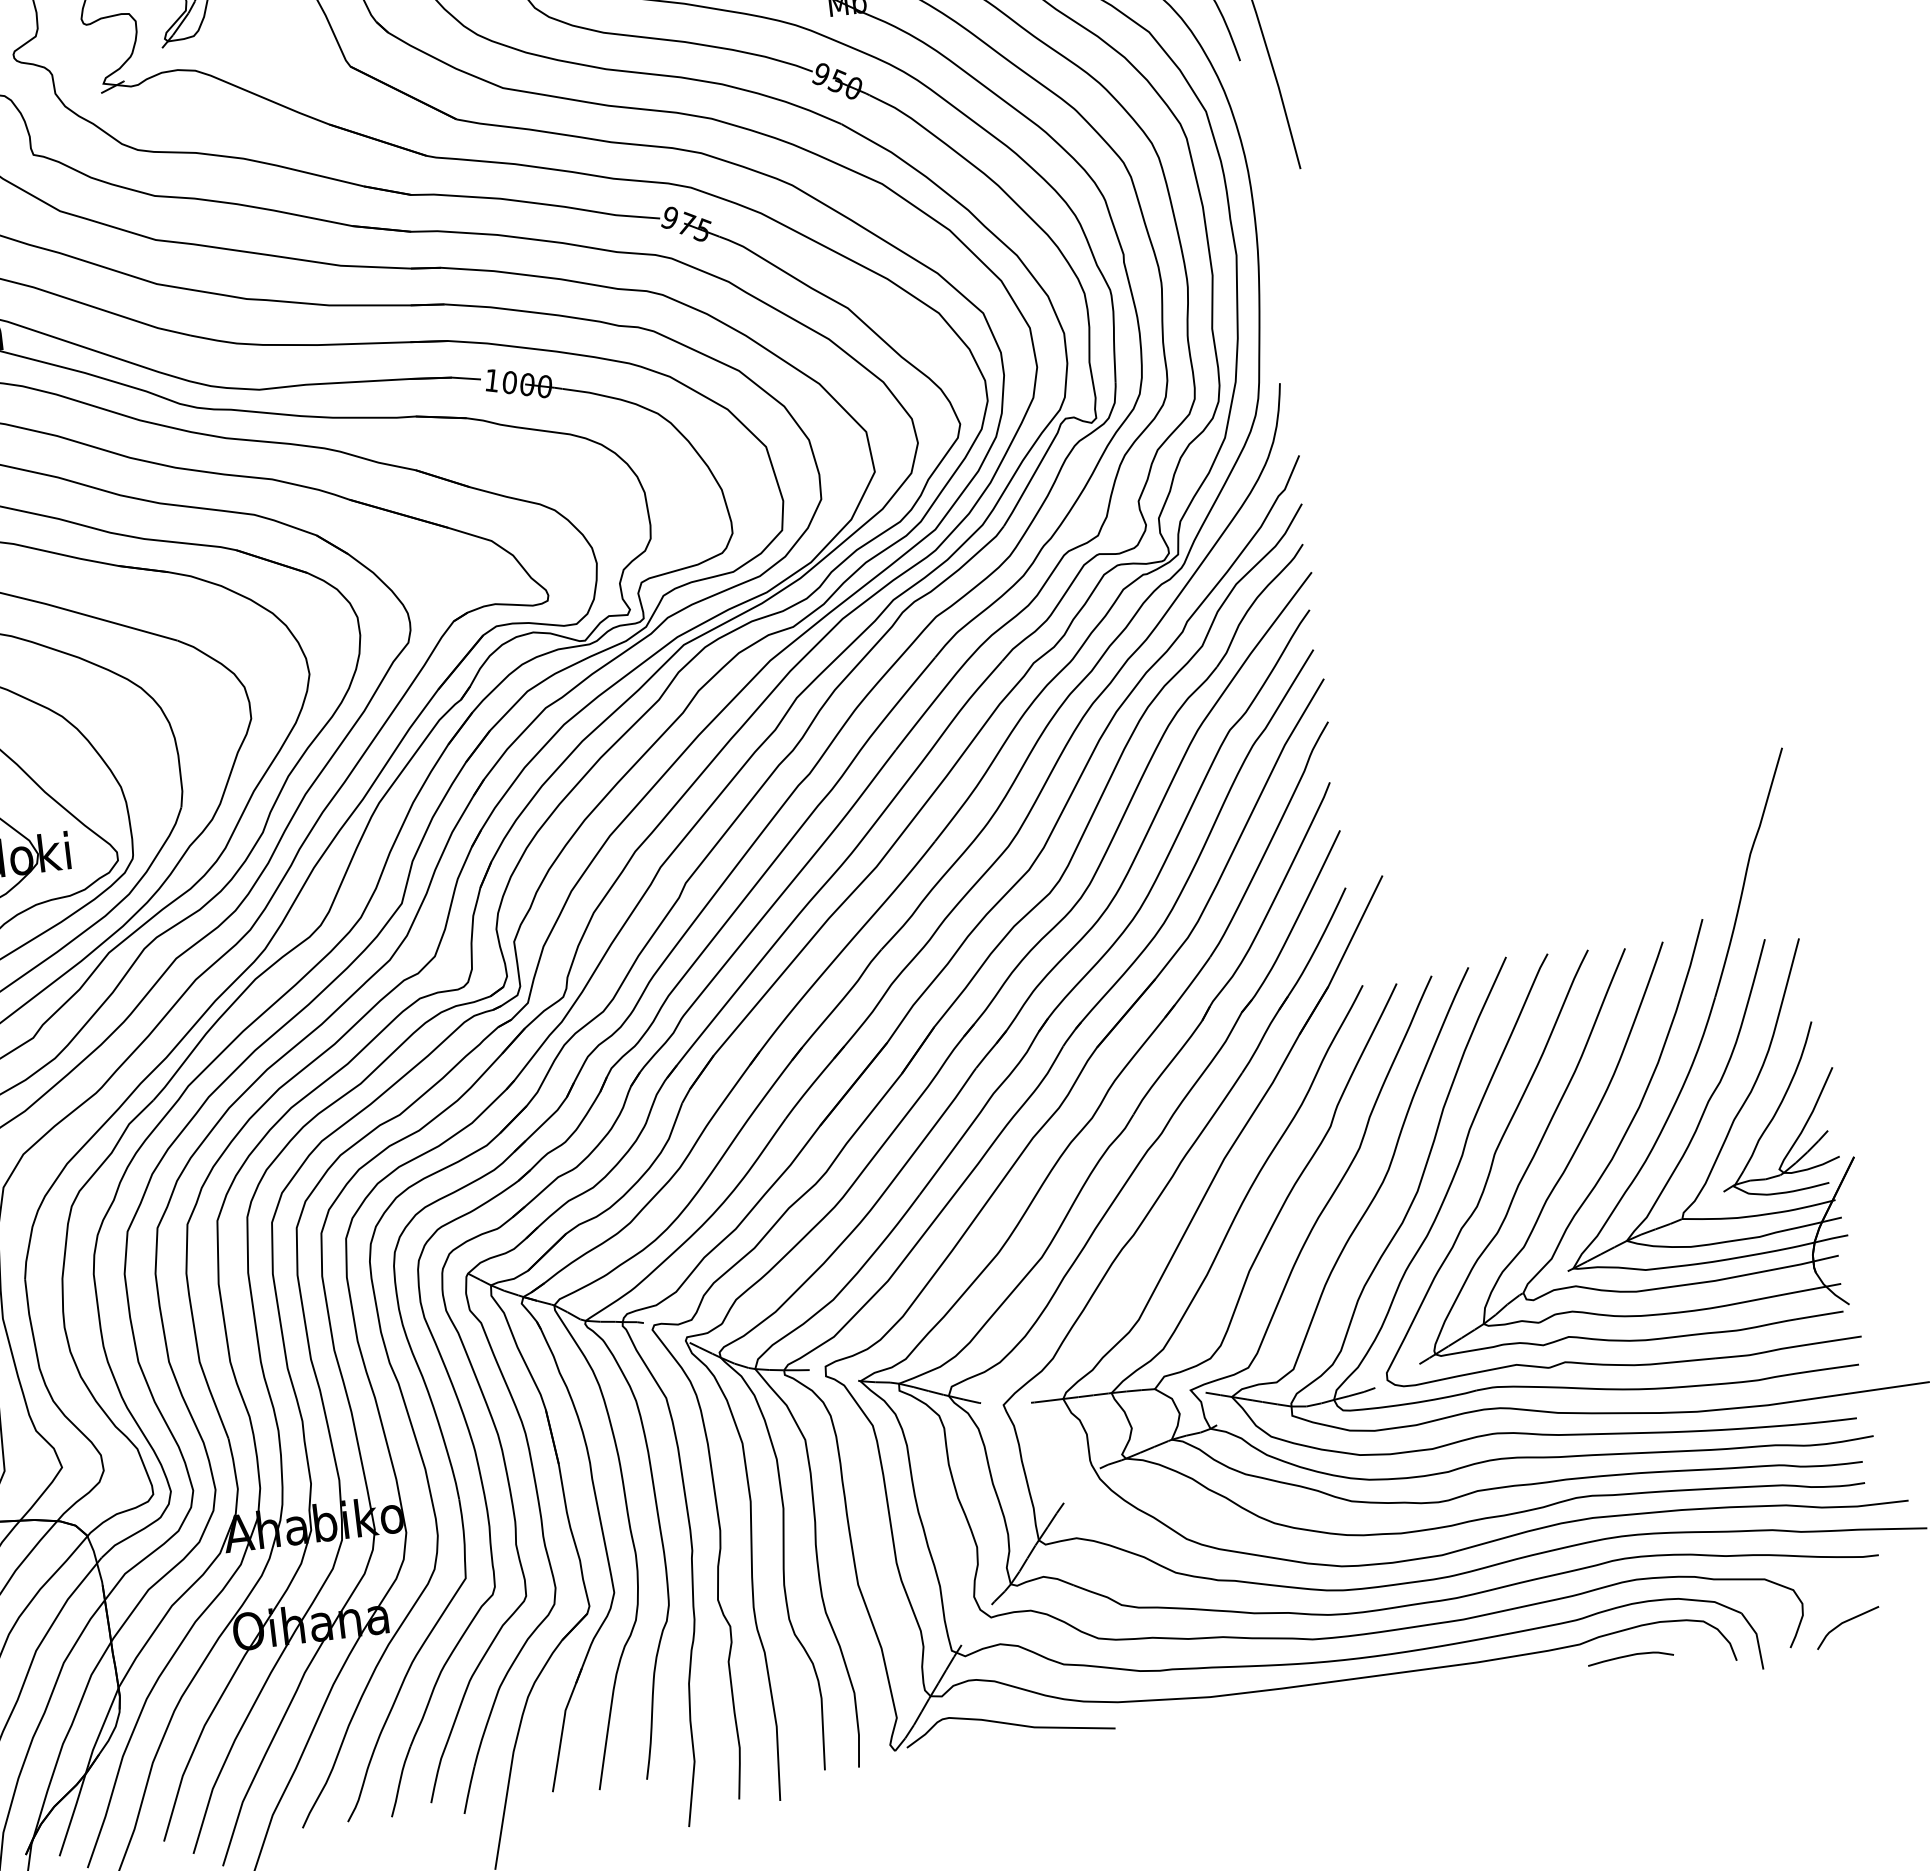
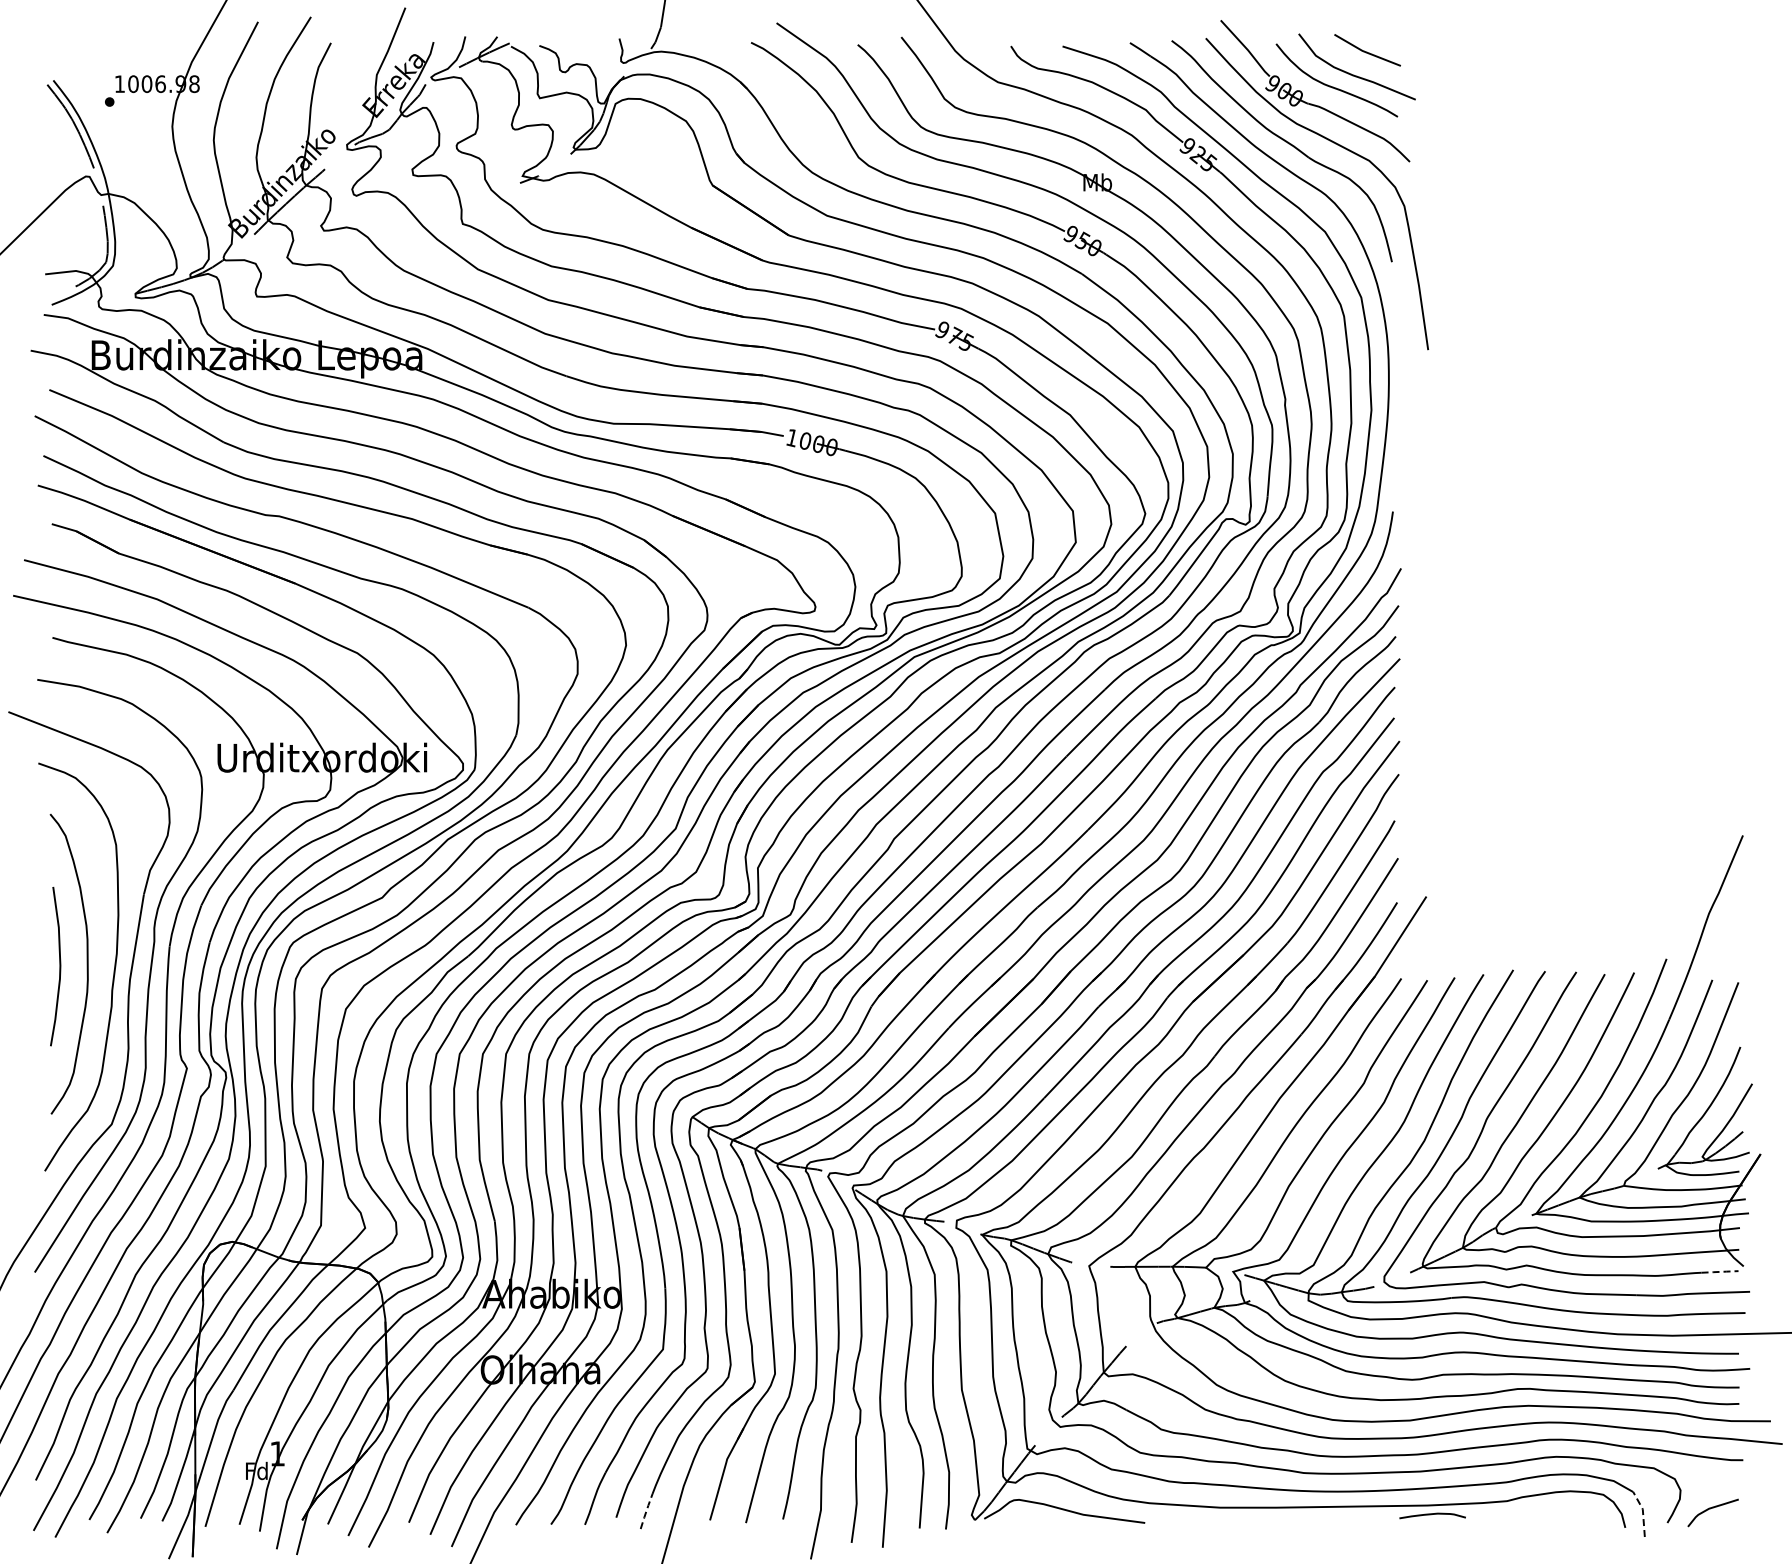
line: (1820, 1314) -> (1720, 1271), solid -> dashed
line: (1757, 1638) -> (1643, 1512), solid -> dashed
curve: (1630, 1655) -> (1432, 1514), moved
line: (469, 1789) -> (646, 1510), solid -> dashed

